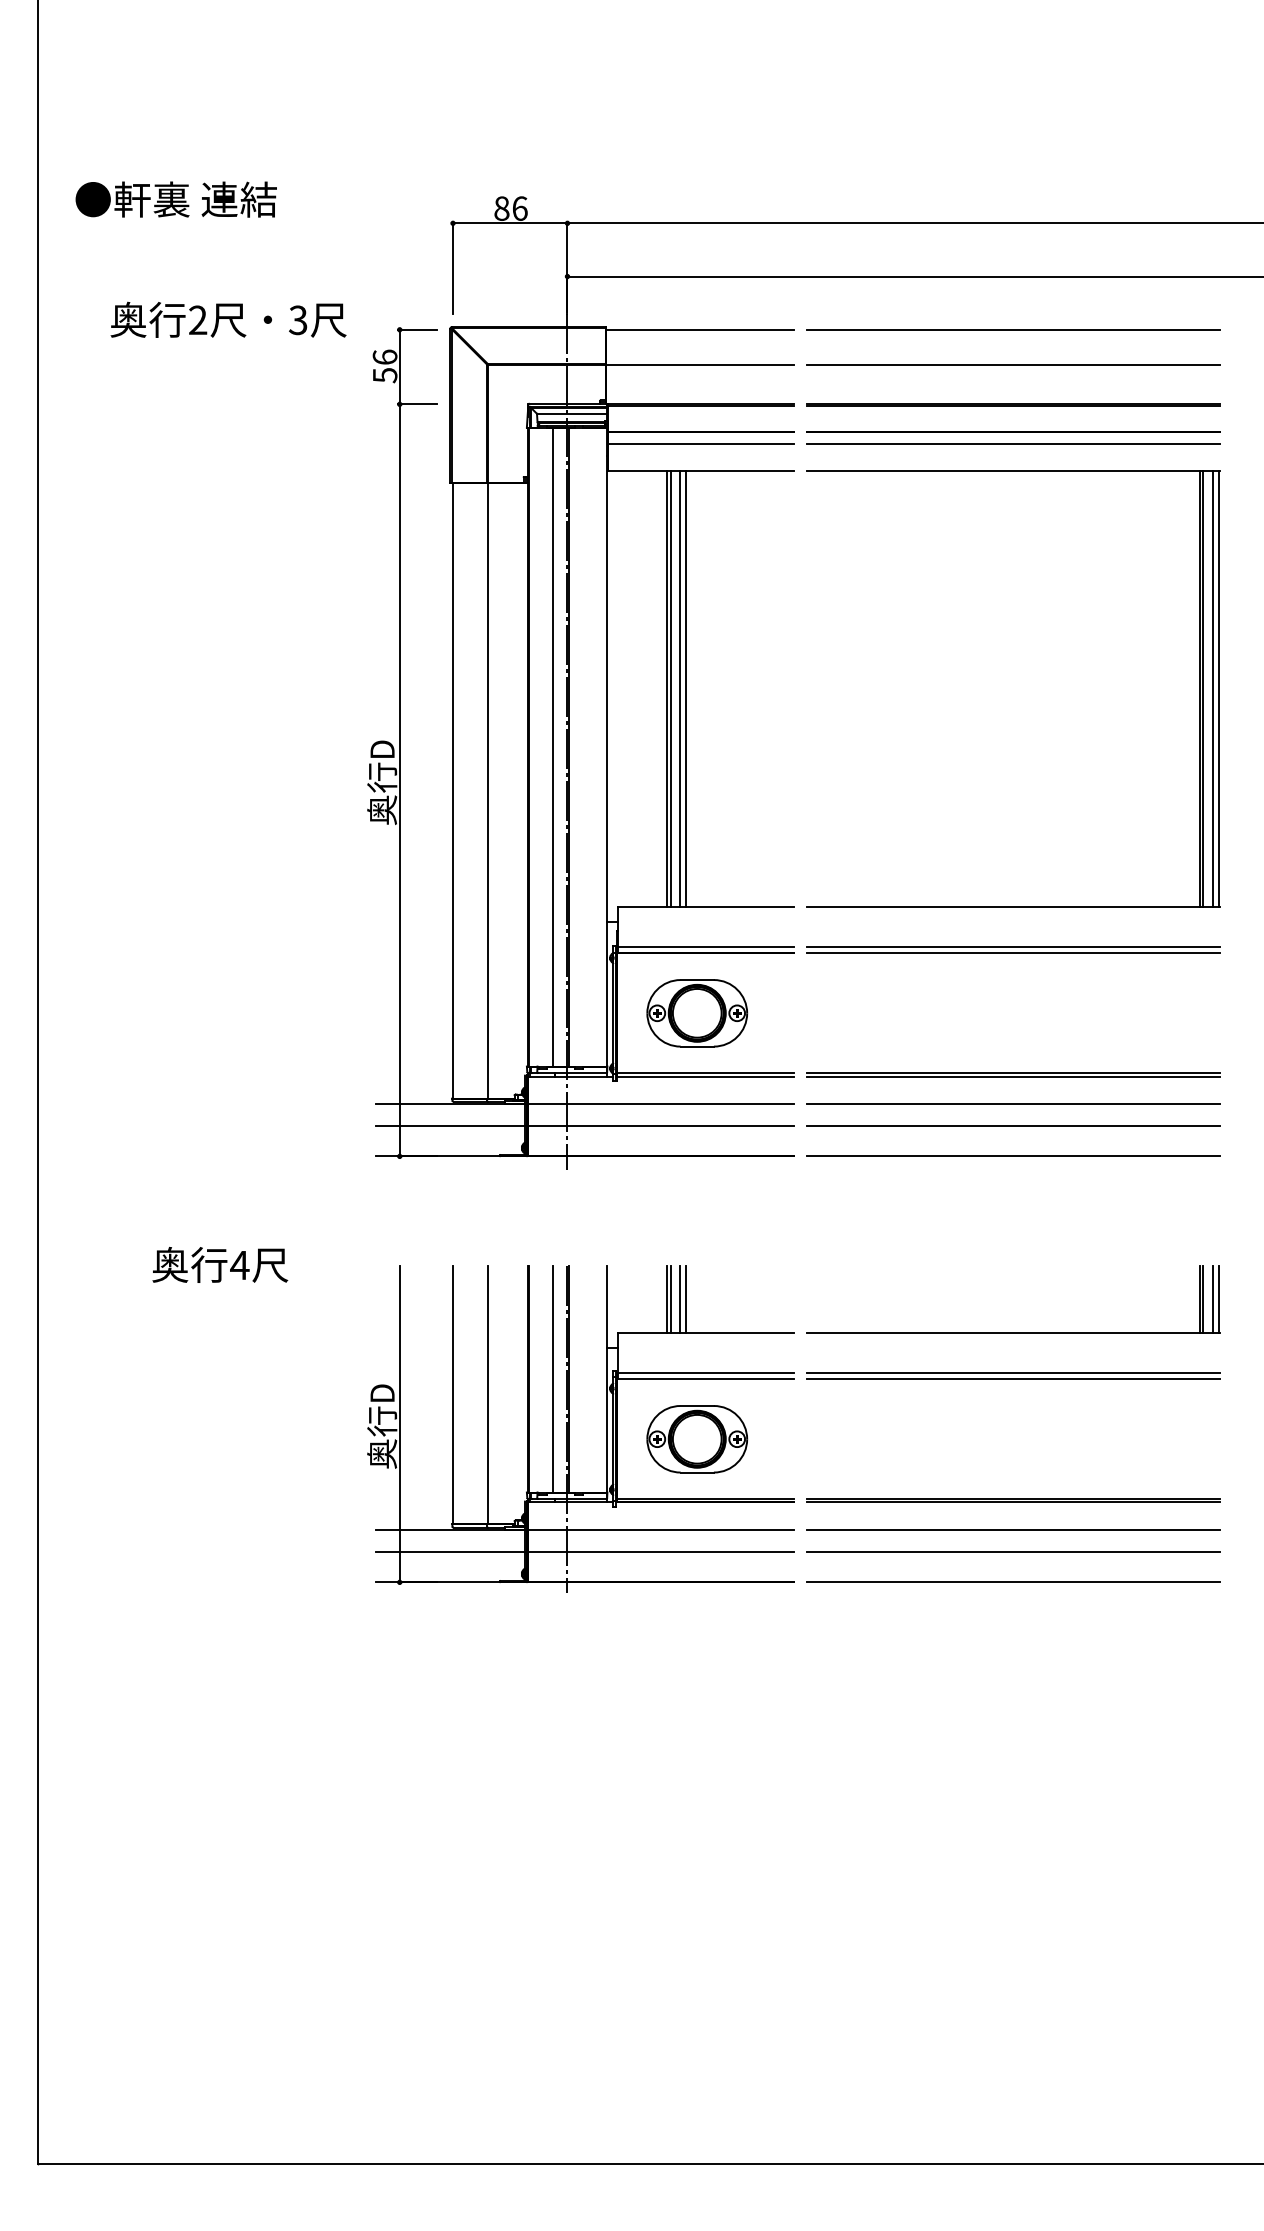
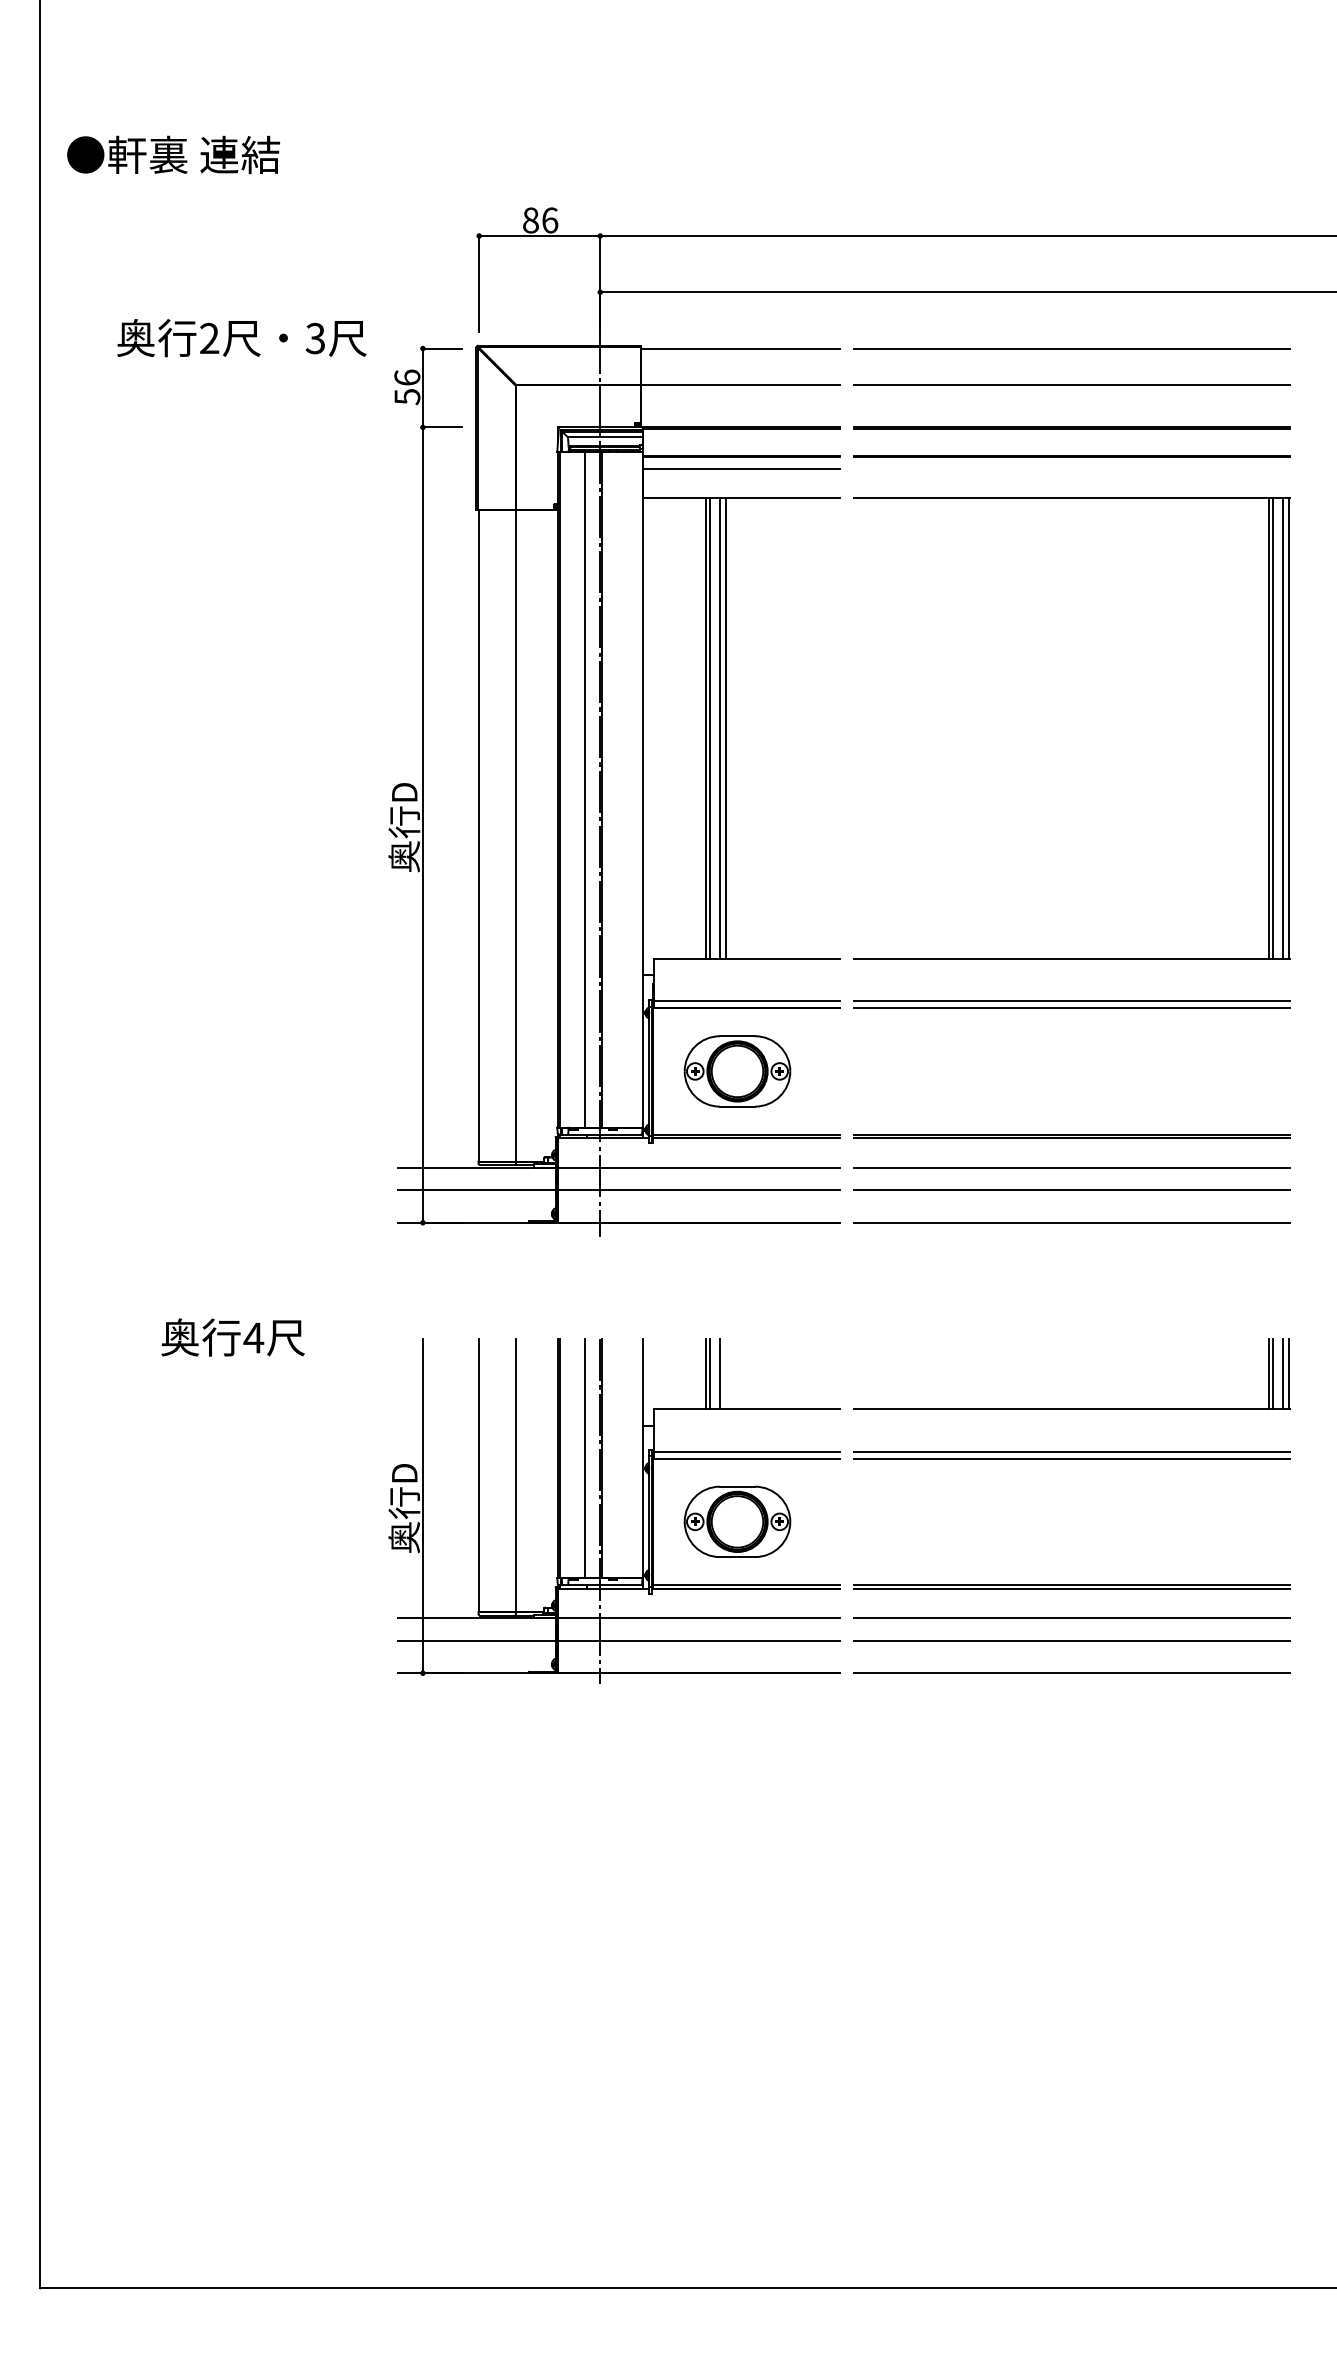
text: (176, 199) -> (173, 154), moved
line: (1013, 443) -> (1071, 468), removed
line: (686, 1298) -> (726, 1373), removed

